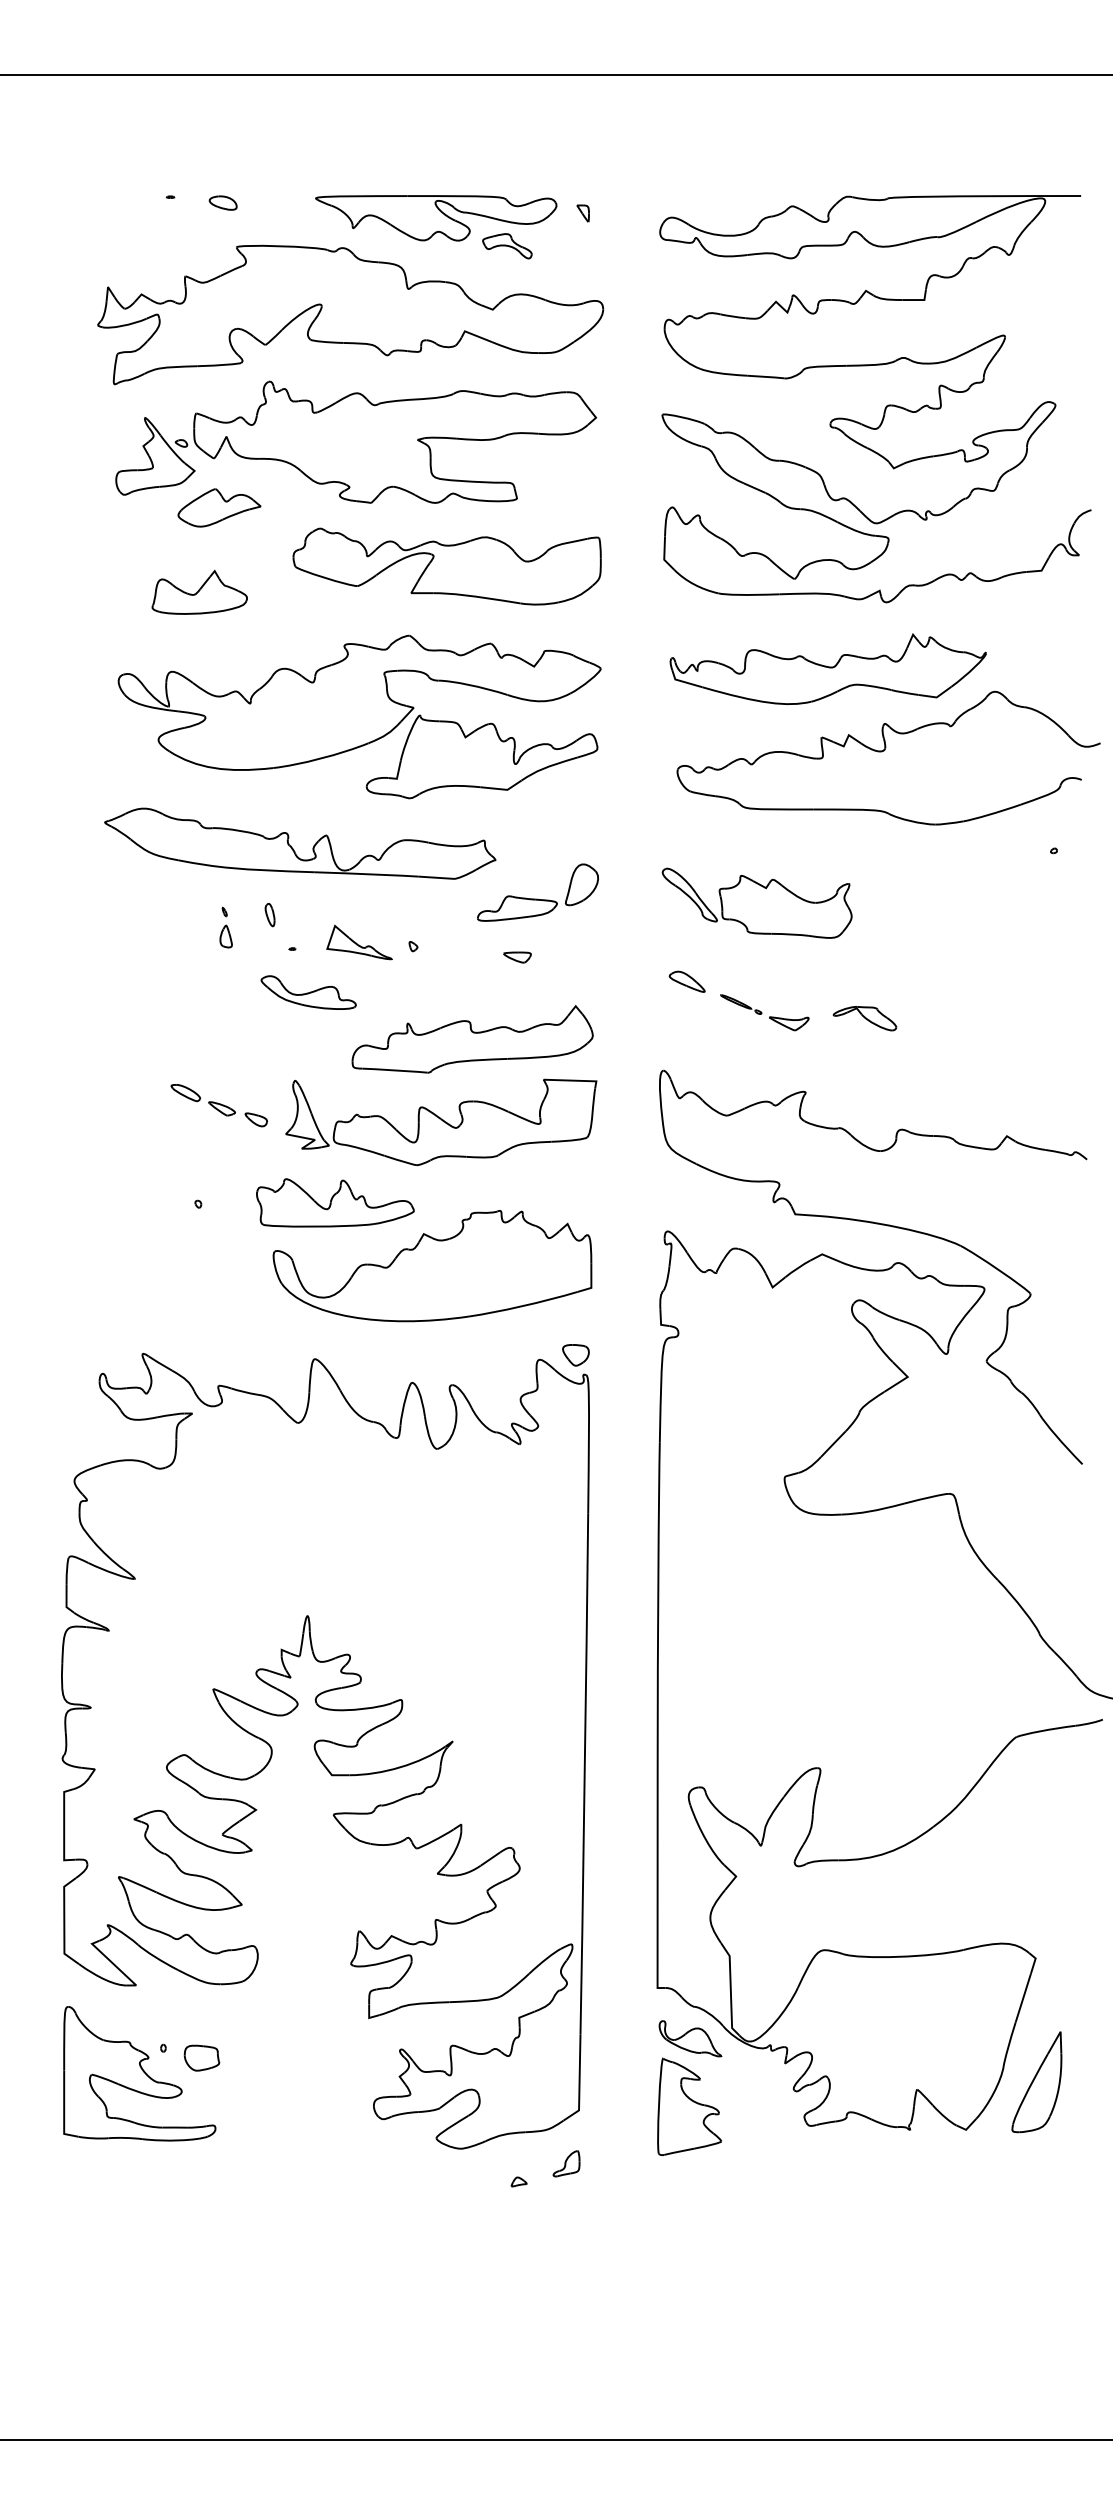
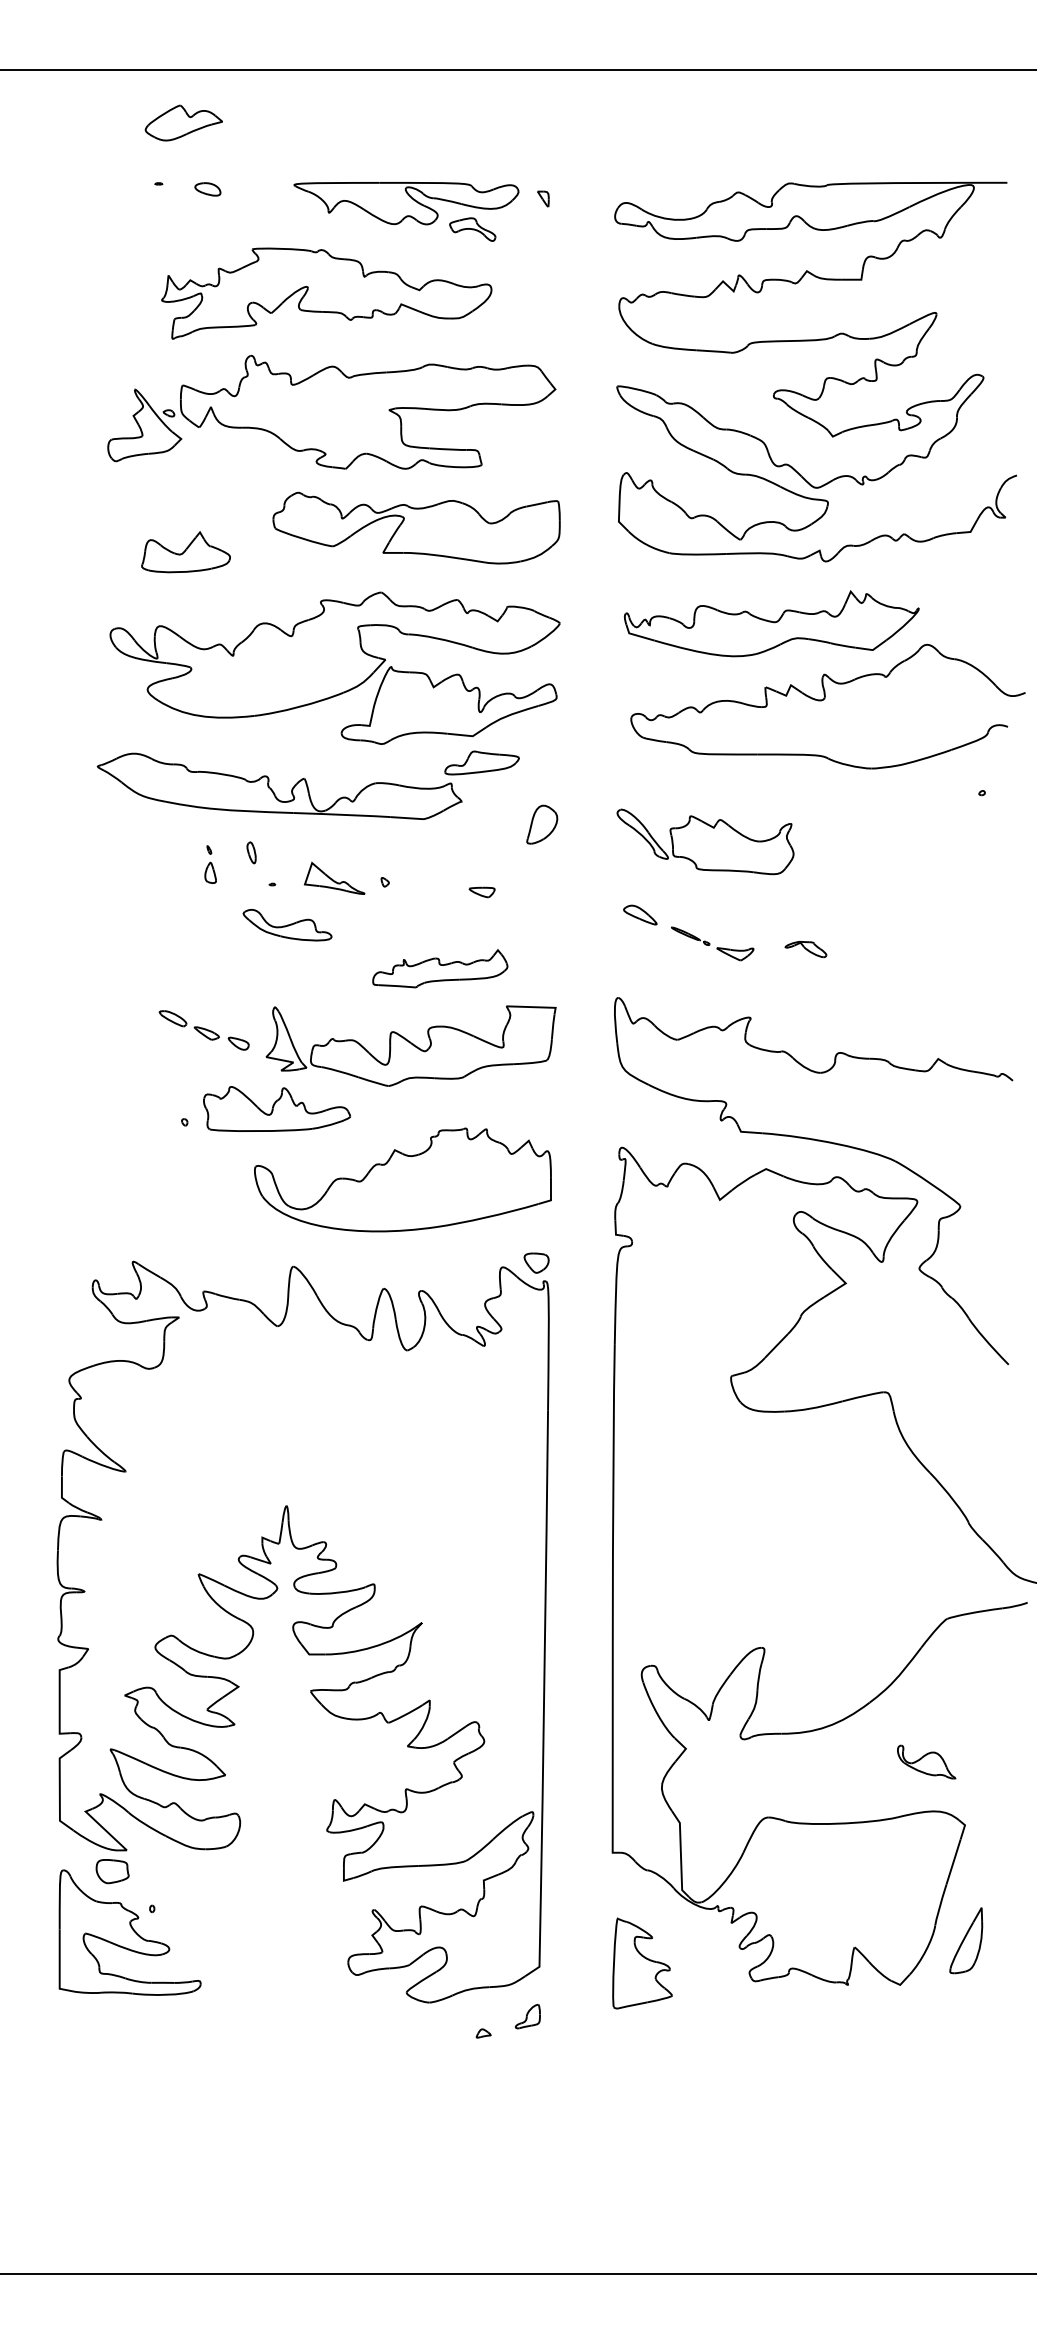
part: (350, 314) -> (326, 293), size x0.7
part: (219, 507) -> (183, 122), moved
part: (517, 908) -> (482, 762), moved
part: (864, 1018) -> (805, 949), size x0.7
part: (472, 1039) -> (440, 968), size x0.6
part: (335, 1202) -> (277, 1108), moved
part: (690, 2038) -> (926, 1761), moved
part: (201, 2057) -> (112, 1870), moved
part: (1036, 2082) -> (965, 1940), size x0.7

